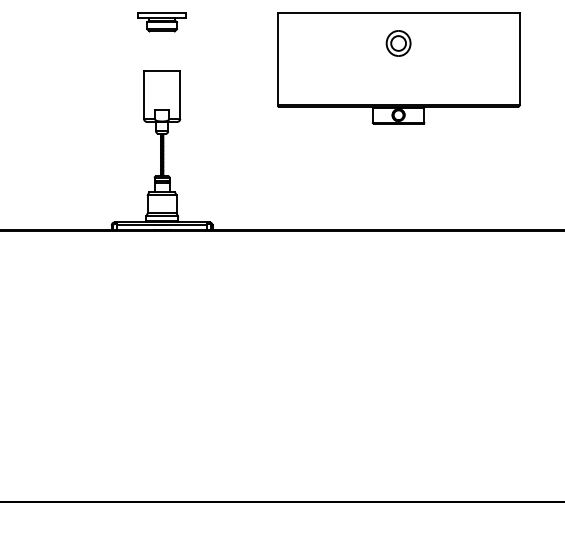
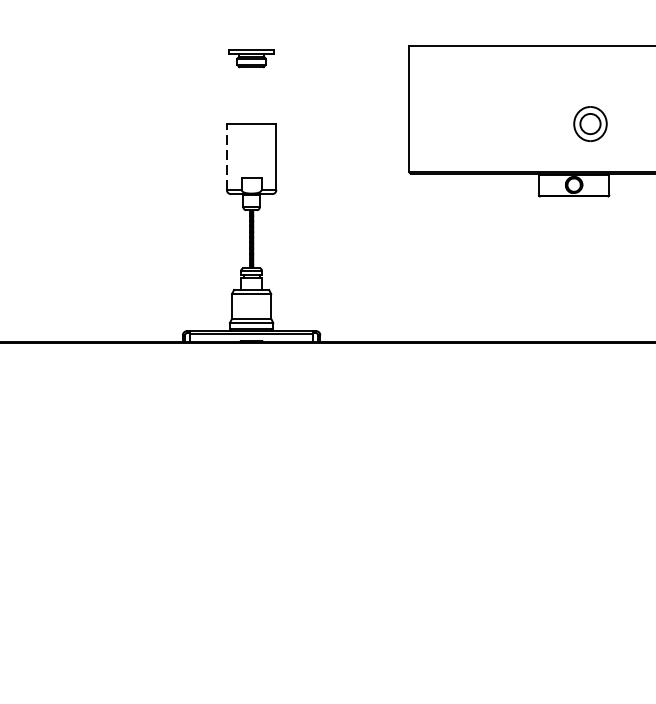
part: (161, 22) -> (250, 58), size x0.7
part: (398, 43) -> (590, 124), moved
line: (144, 94) -> (227, 156), solid -> dashed

